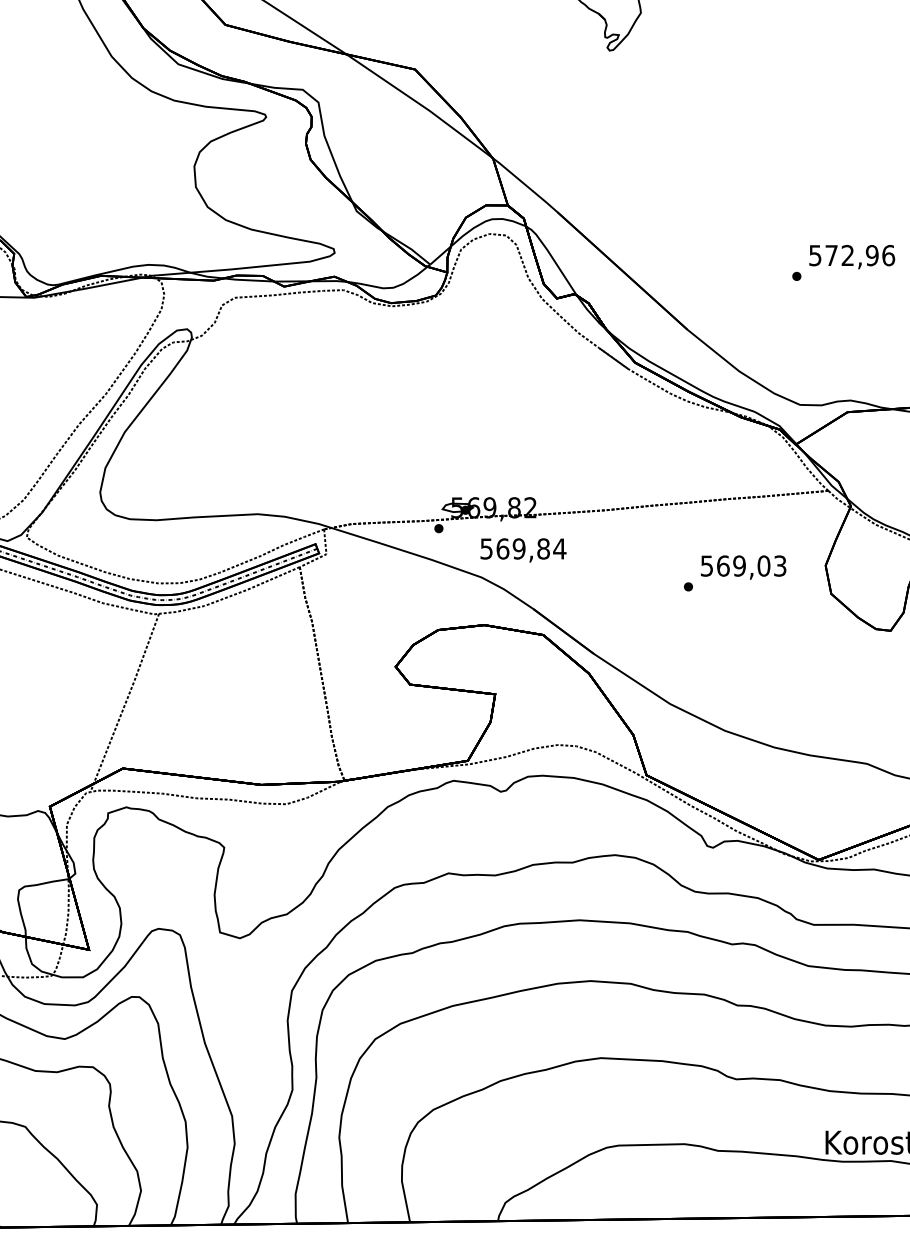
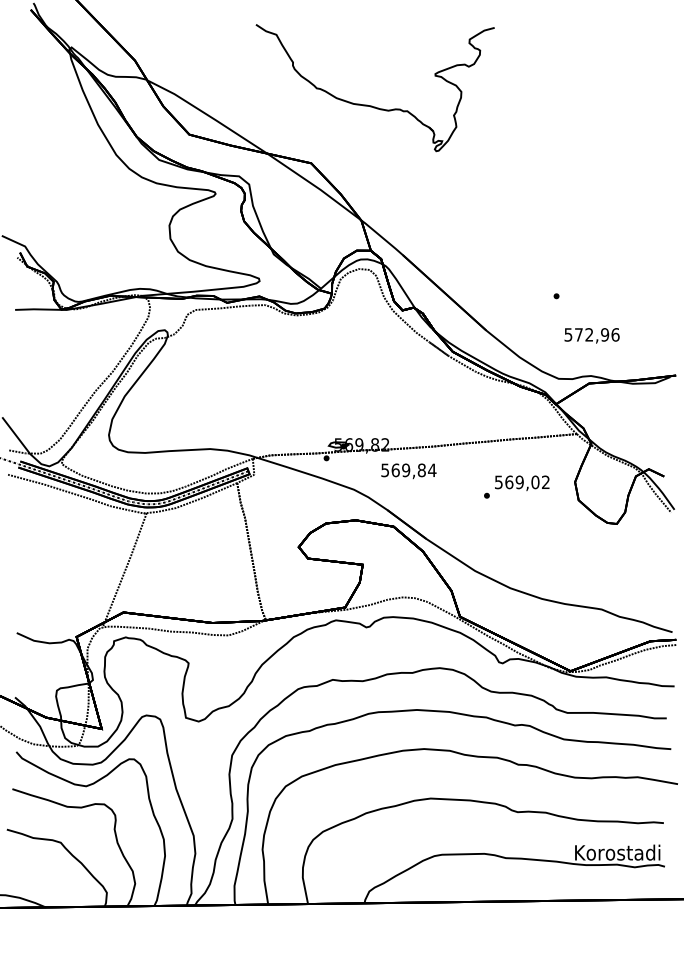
text: (851, 256) -> (591, 335), moved
text: (522, 550) -> (408, 471), moved
text: (779, 566) -> (545, 482), 569,03 -> 569,02

